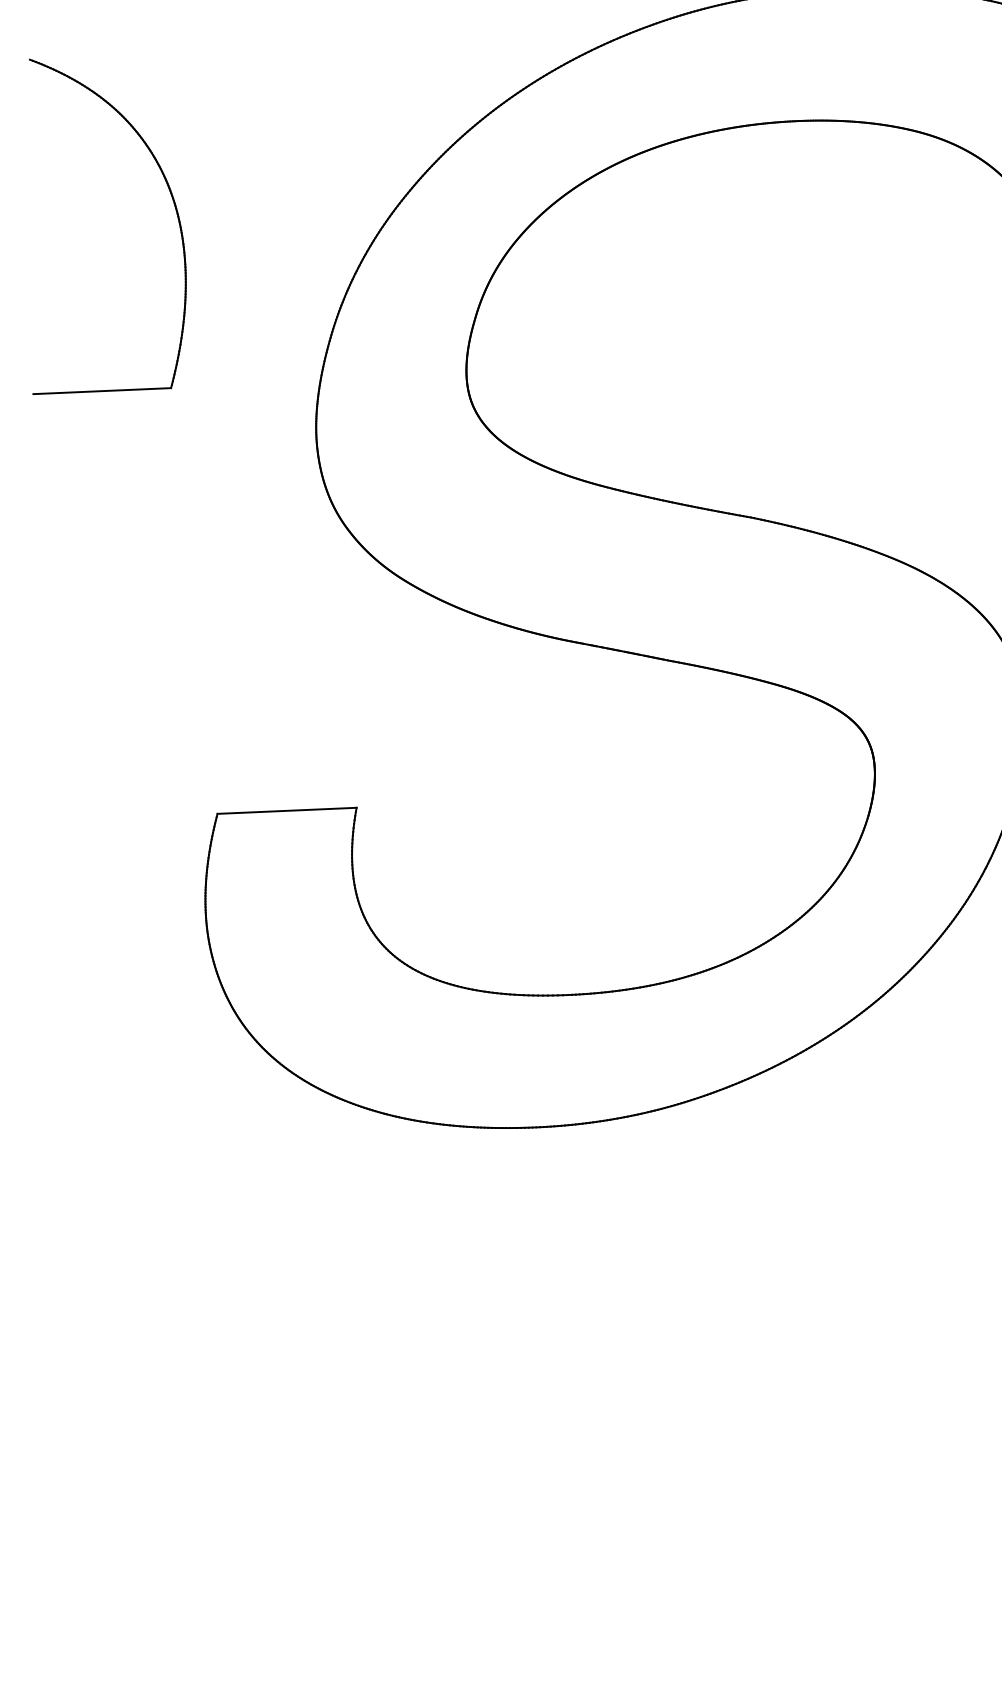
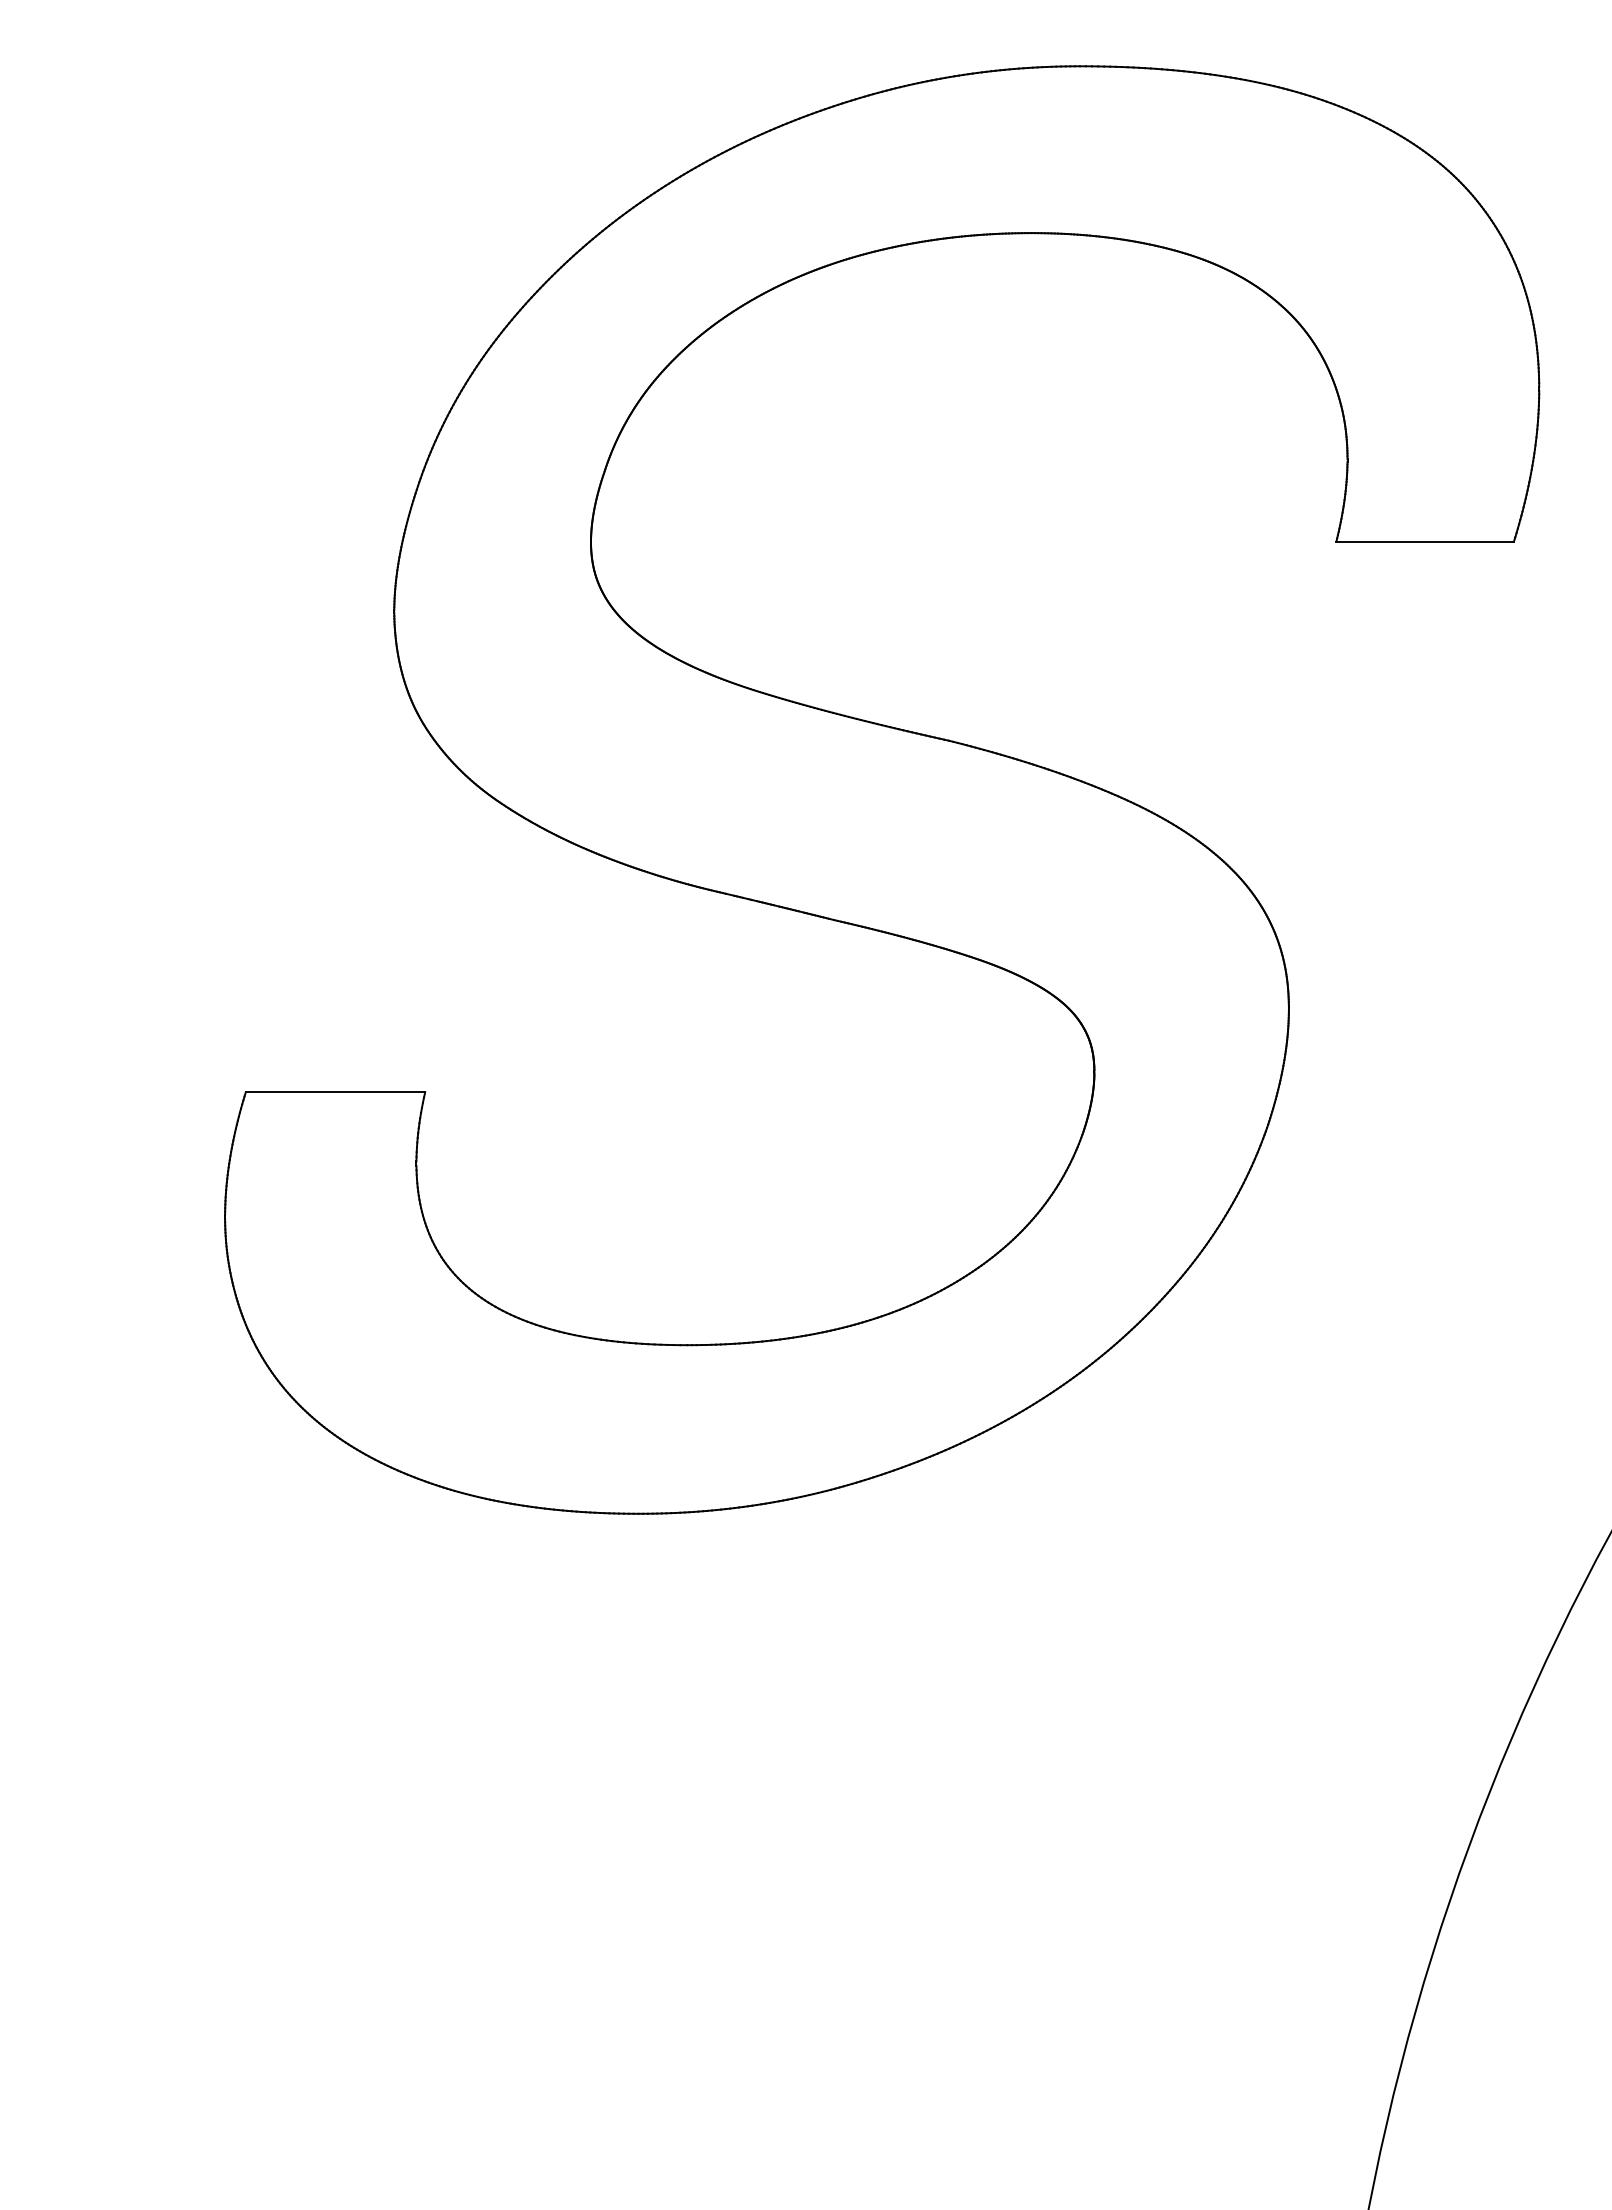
part: (173, 203) -> (223, 303), removed

